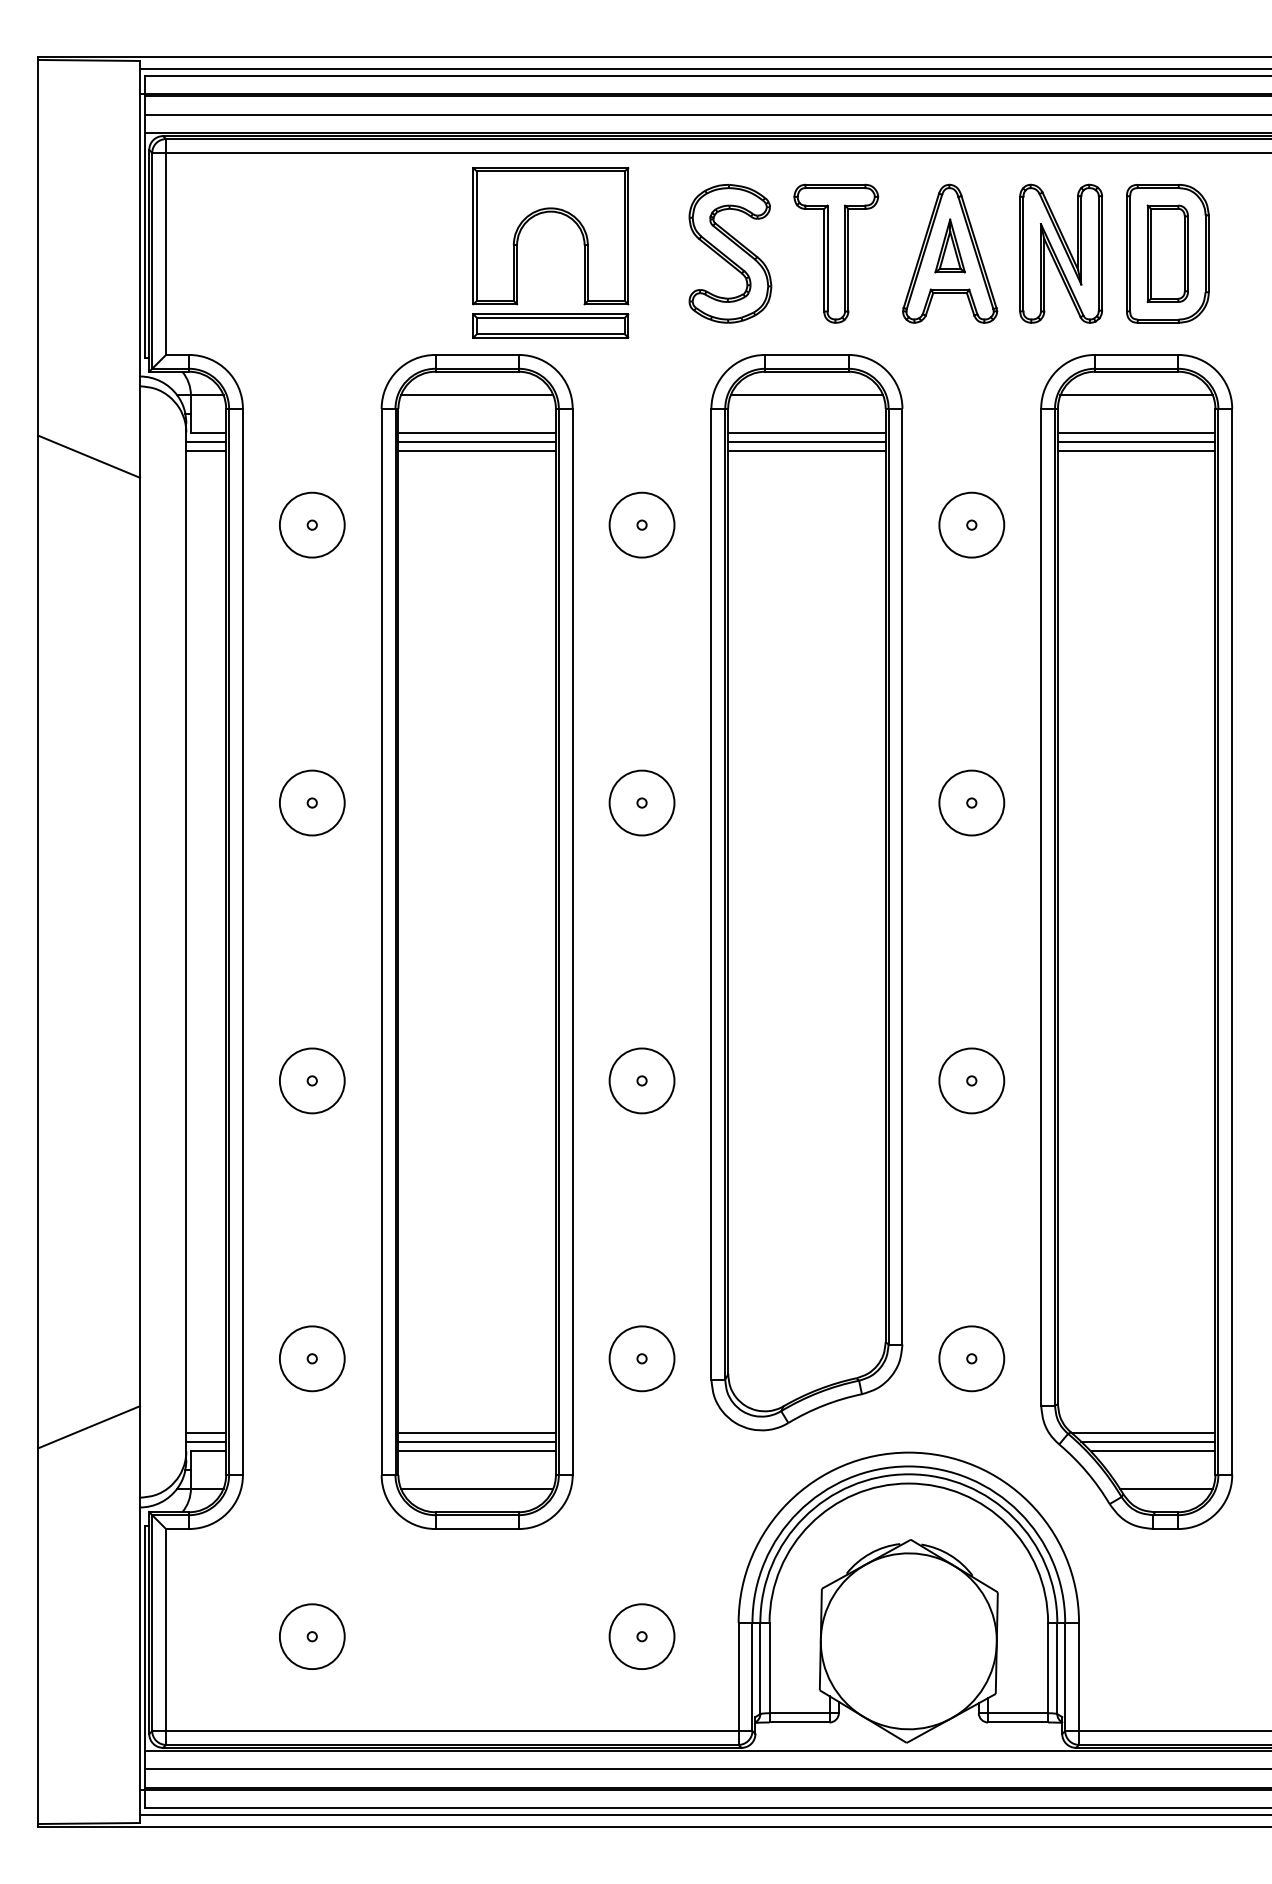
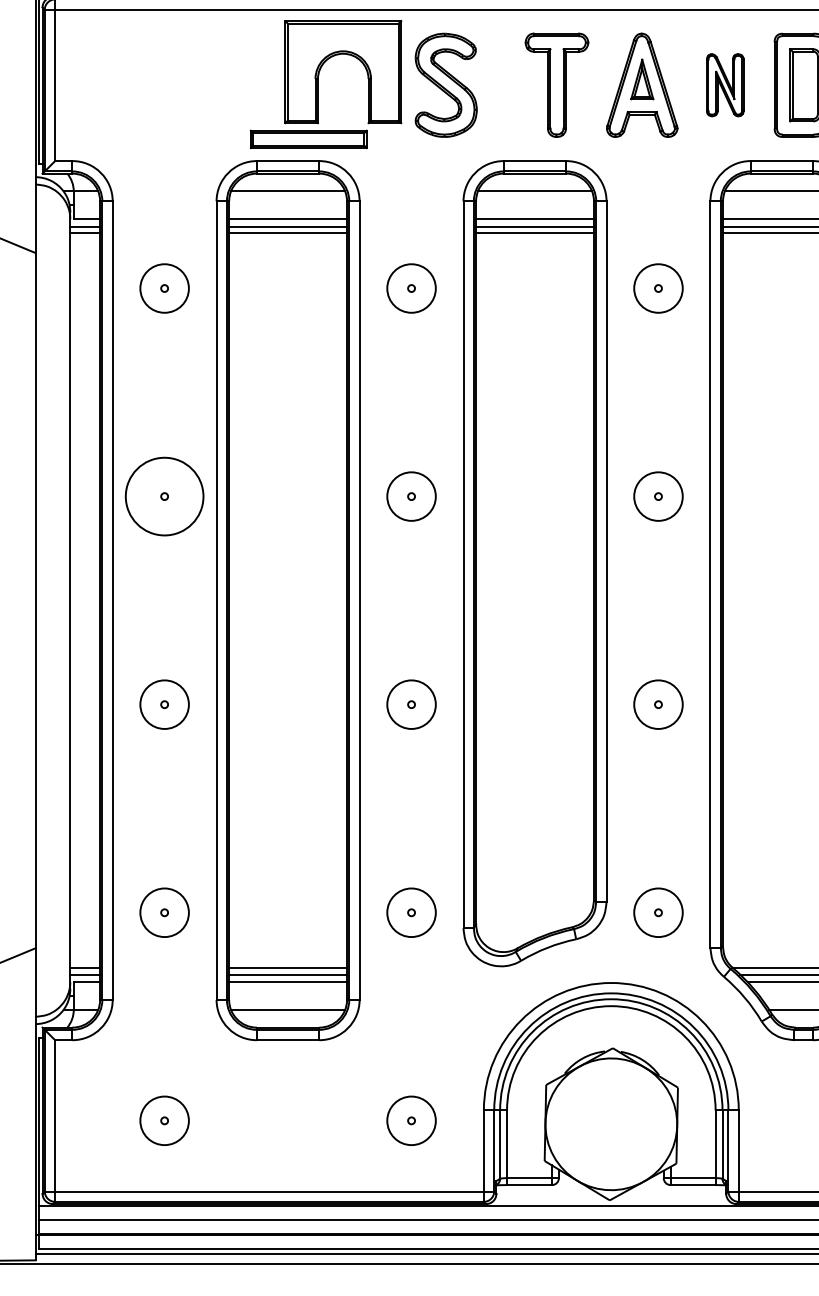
part: (730, 253) -> (446, 85), moved
part: (1060, 253) -> (724, 85), size x0.6
part: (550, 325) -> (308, 139), moved
circle: (311, 802) -> (164, 496), size x1.6

